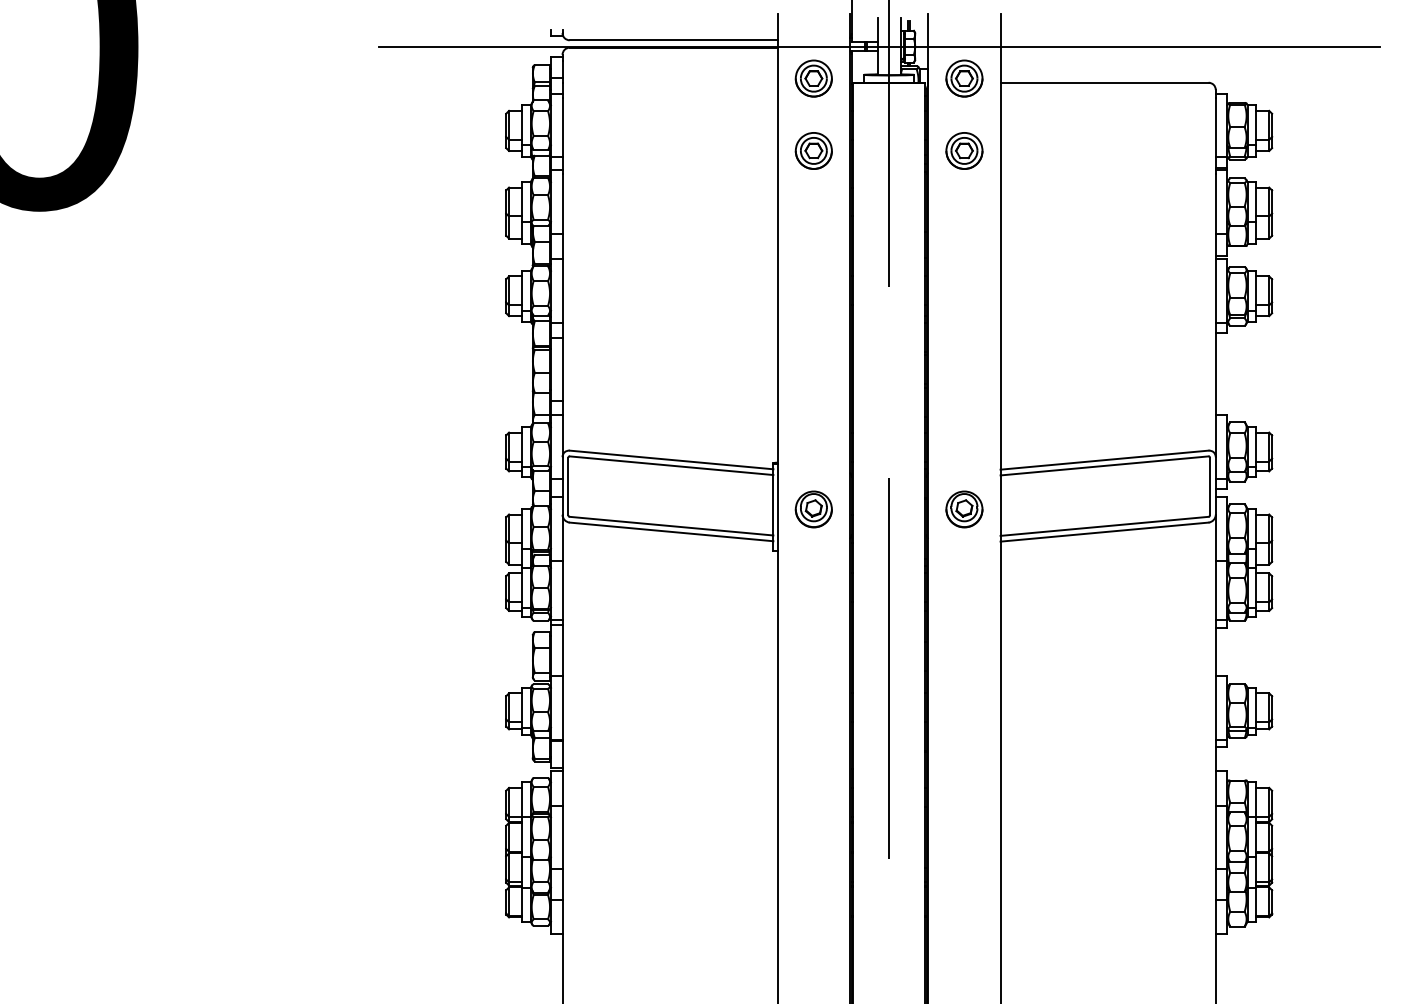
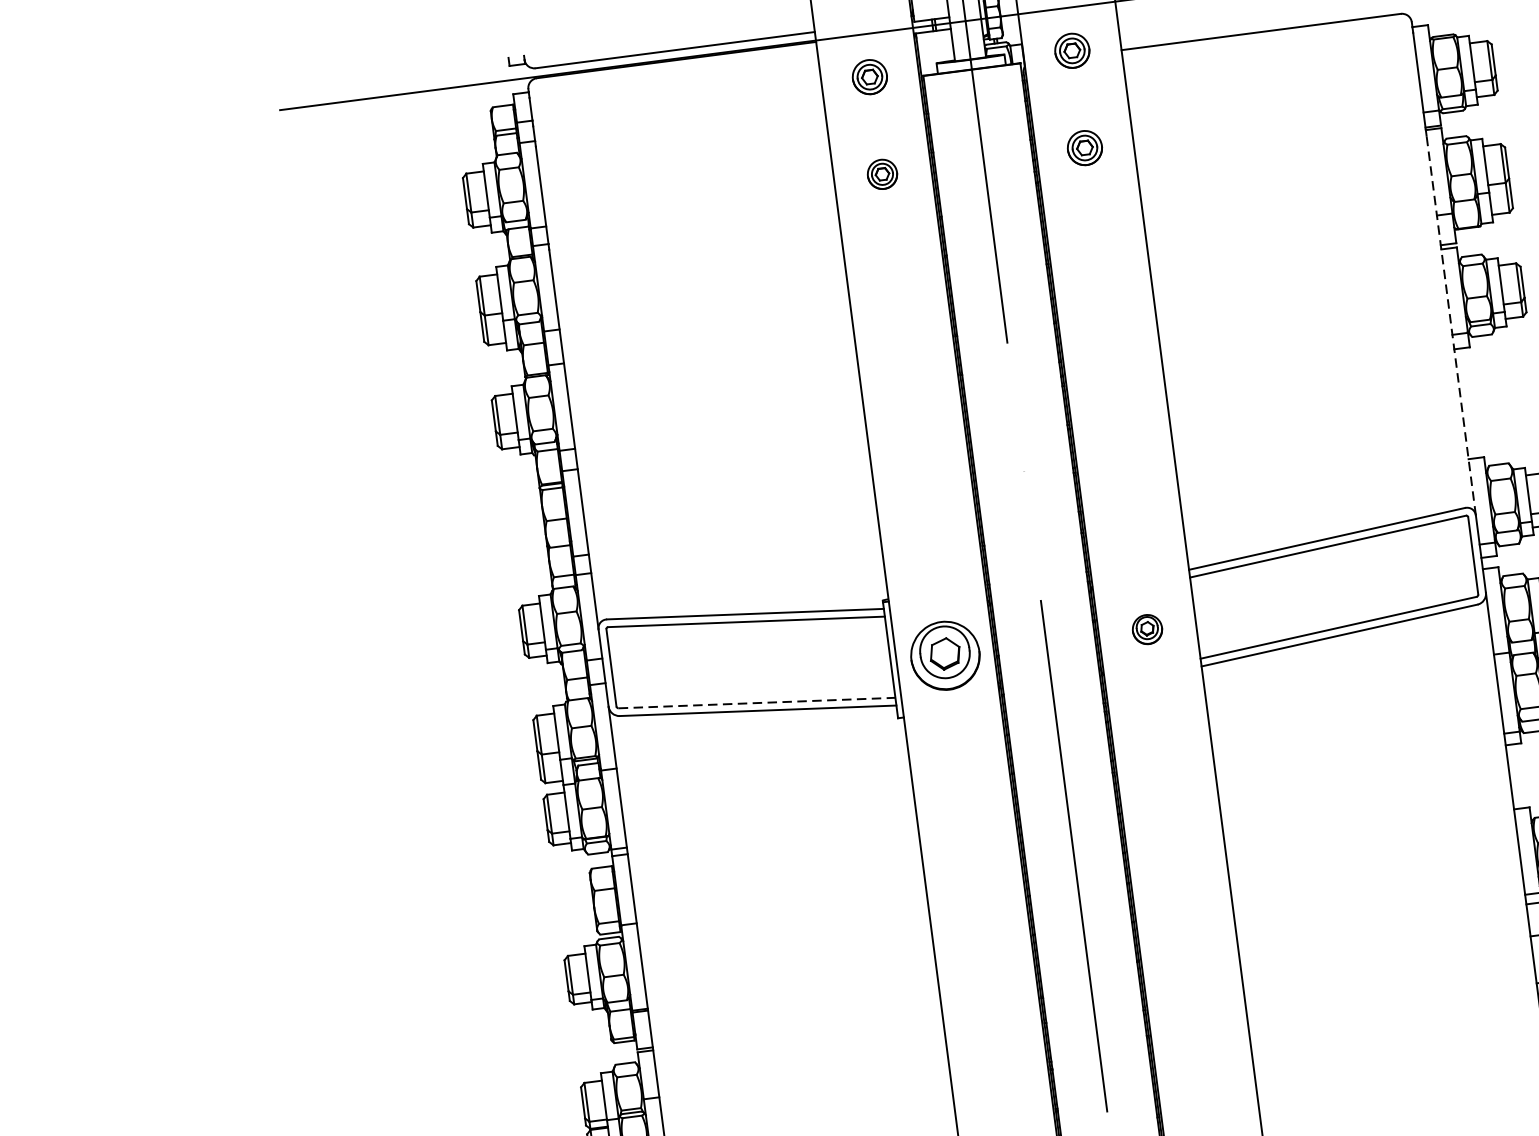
part: (813, 78) -> (869, 77), size x0.7
part: (964, 78) -> (1072, 50), size x0.7
part: (813, 150) -> (882, 173), size x0.6
part: (964, 150) -> (1084, 147), size x0.7
line: (1215, 315) -> (1450, 325), solid -> dashed
part: (813, 509) -> (944, 655), size x1.4
part: (964, 509) -> (1147, 629), size x0.6
line: (672, 526) -> (758, 703), solid -> dashed

